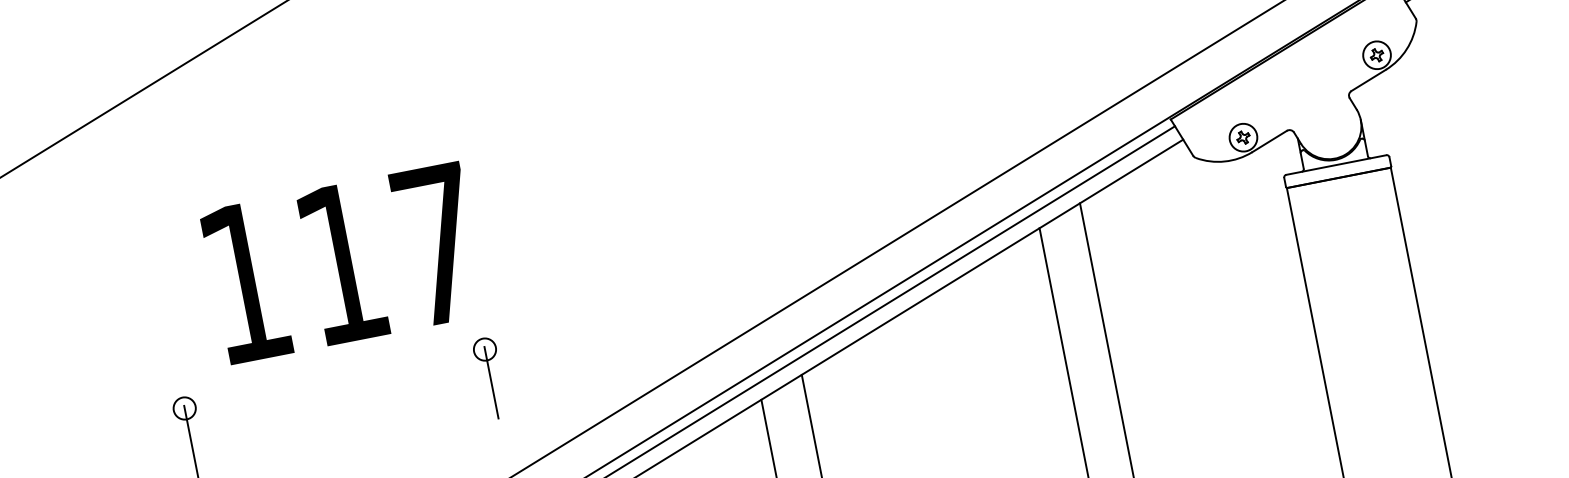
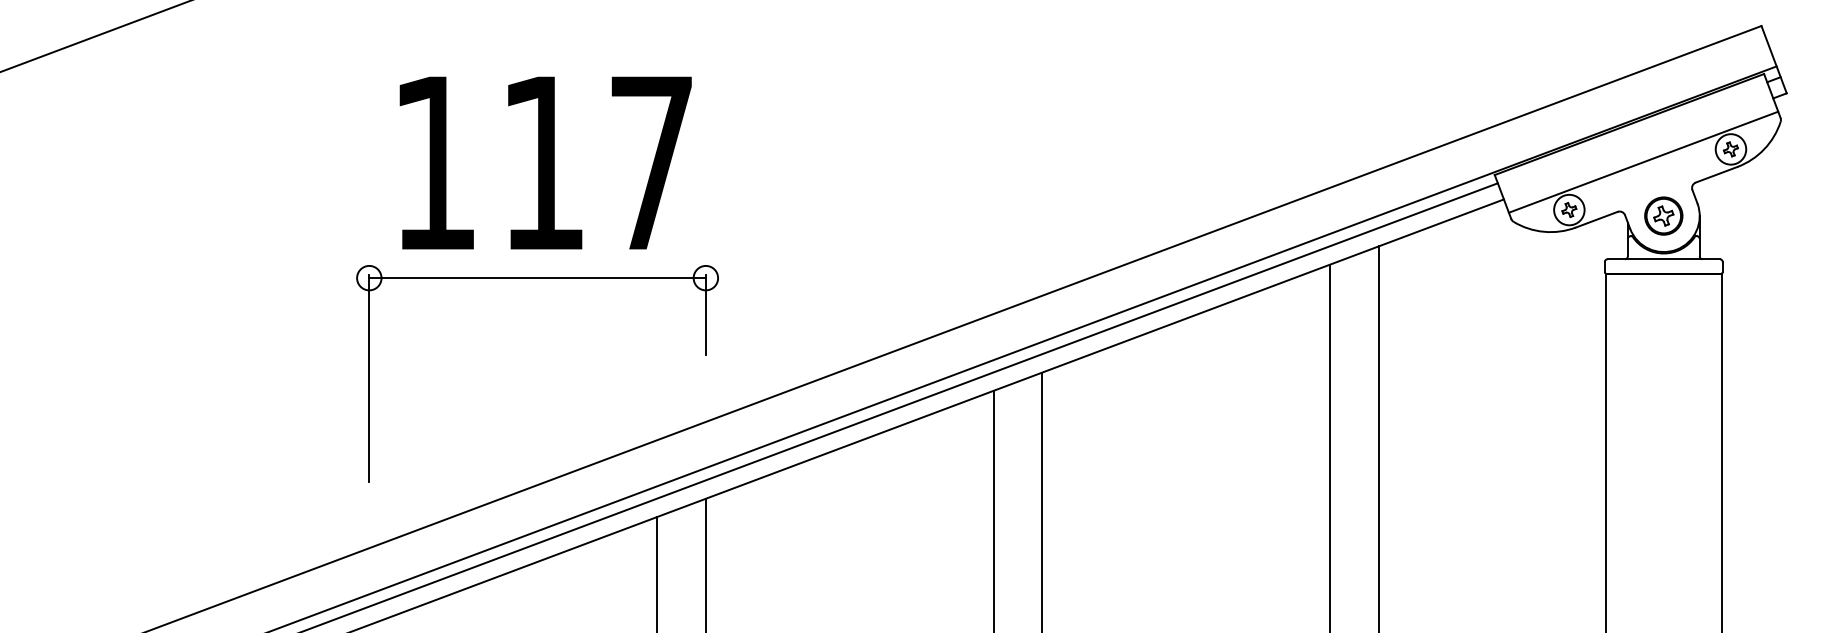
line: (1301, 81) -> (1643, 161), added
part: (1328, 126) -> (1663, 215), added
text: (343, 262) -> (545, 162), moved
line: (334, 379) -> (537, 278), added

